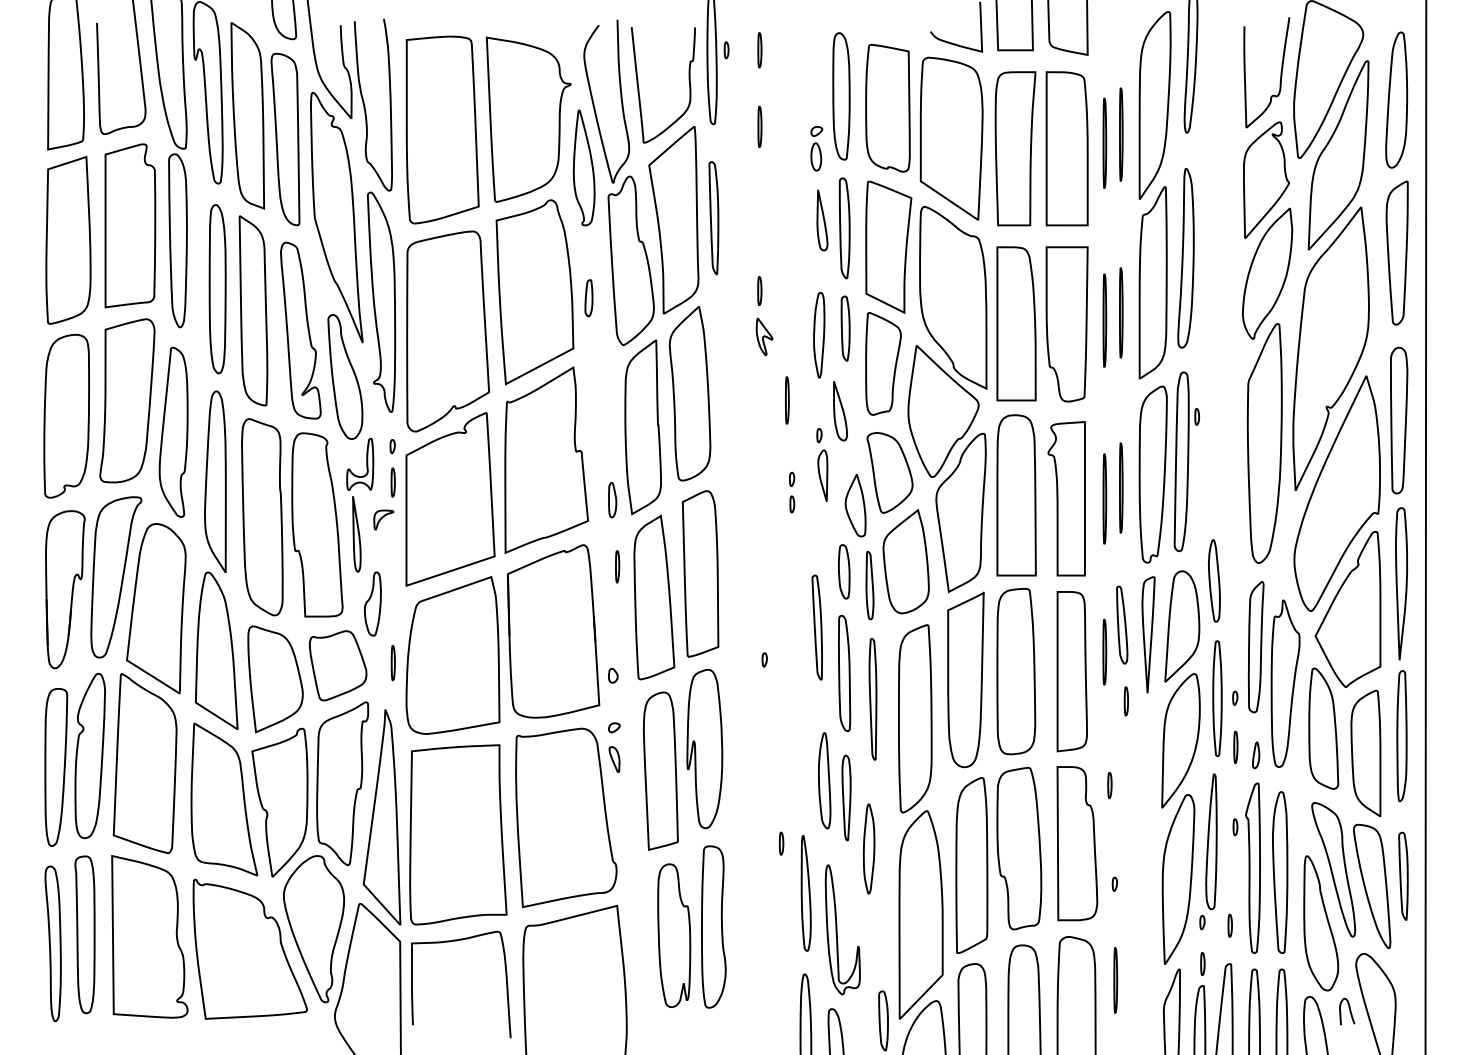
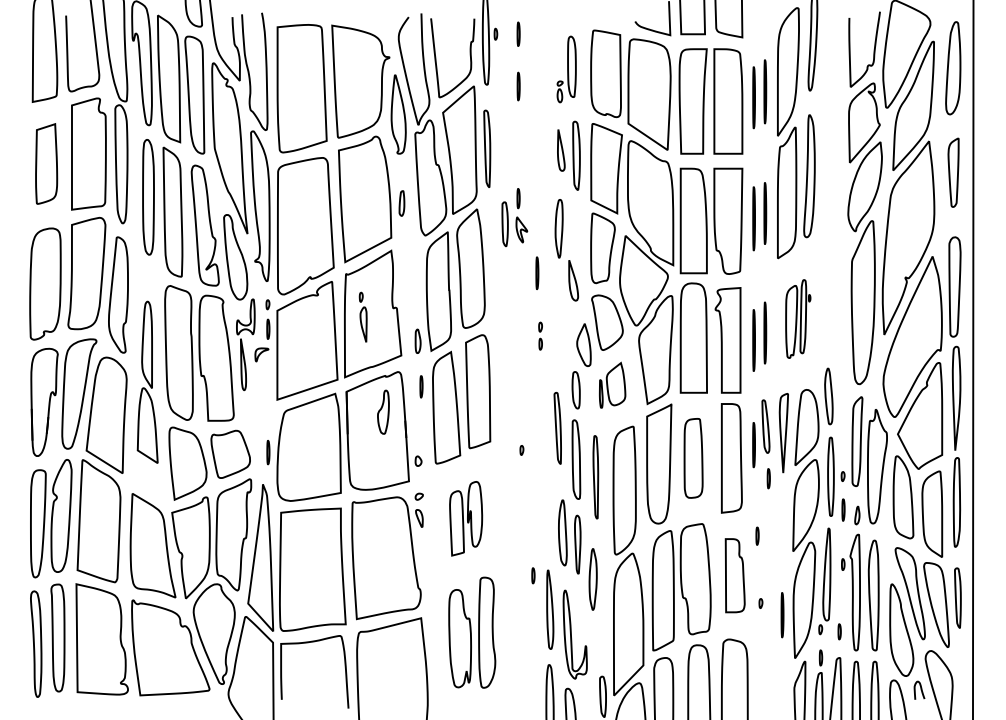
part: (830, 101) -> (566, 69), size x0.7
part: (68, 239) -> (46, 163), size x0.7
part: (1396, 252) -> (953, 172), size x0.7
part: (844, 328) -> (504, 224), moved
part: (821, 463) -> (362, 316), moved
part: (1169, 466) -> (798, 318), size x0.6
part: (216, 560) -> (147, 382), size x0.7
part: (897, 564) -> (612, 385), size x0.6
part: (372, 602) -> (383, 411), moved
part: (1016, 671) -> (693, 458), size x0.7
part: (682, 759) -> (465, 518), size x0.6
part: (1076, 843) -> (734, 575), size x0.7
line: (1115, 980) -> (782, 615), moved

